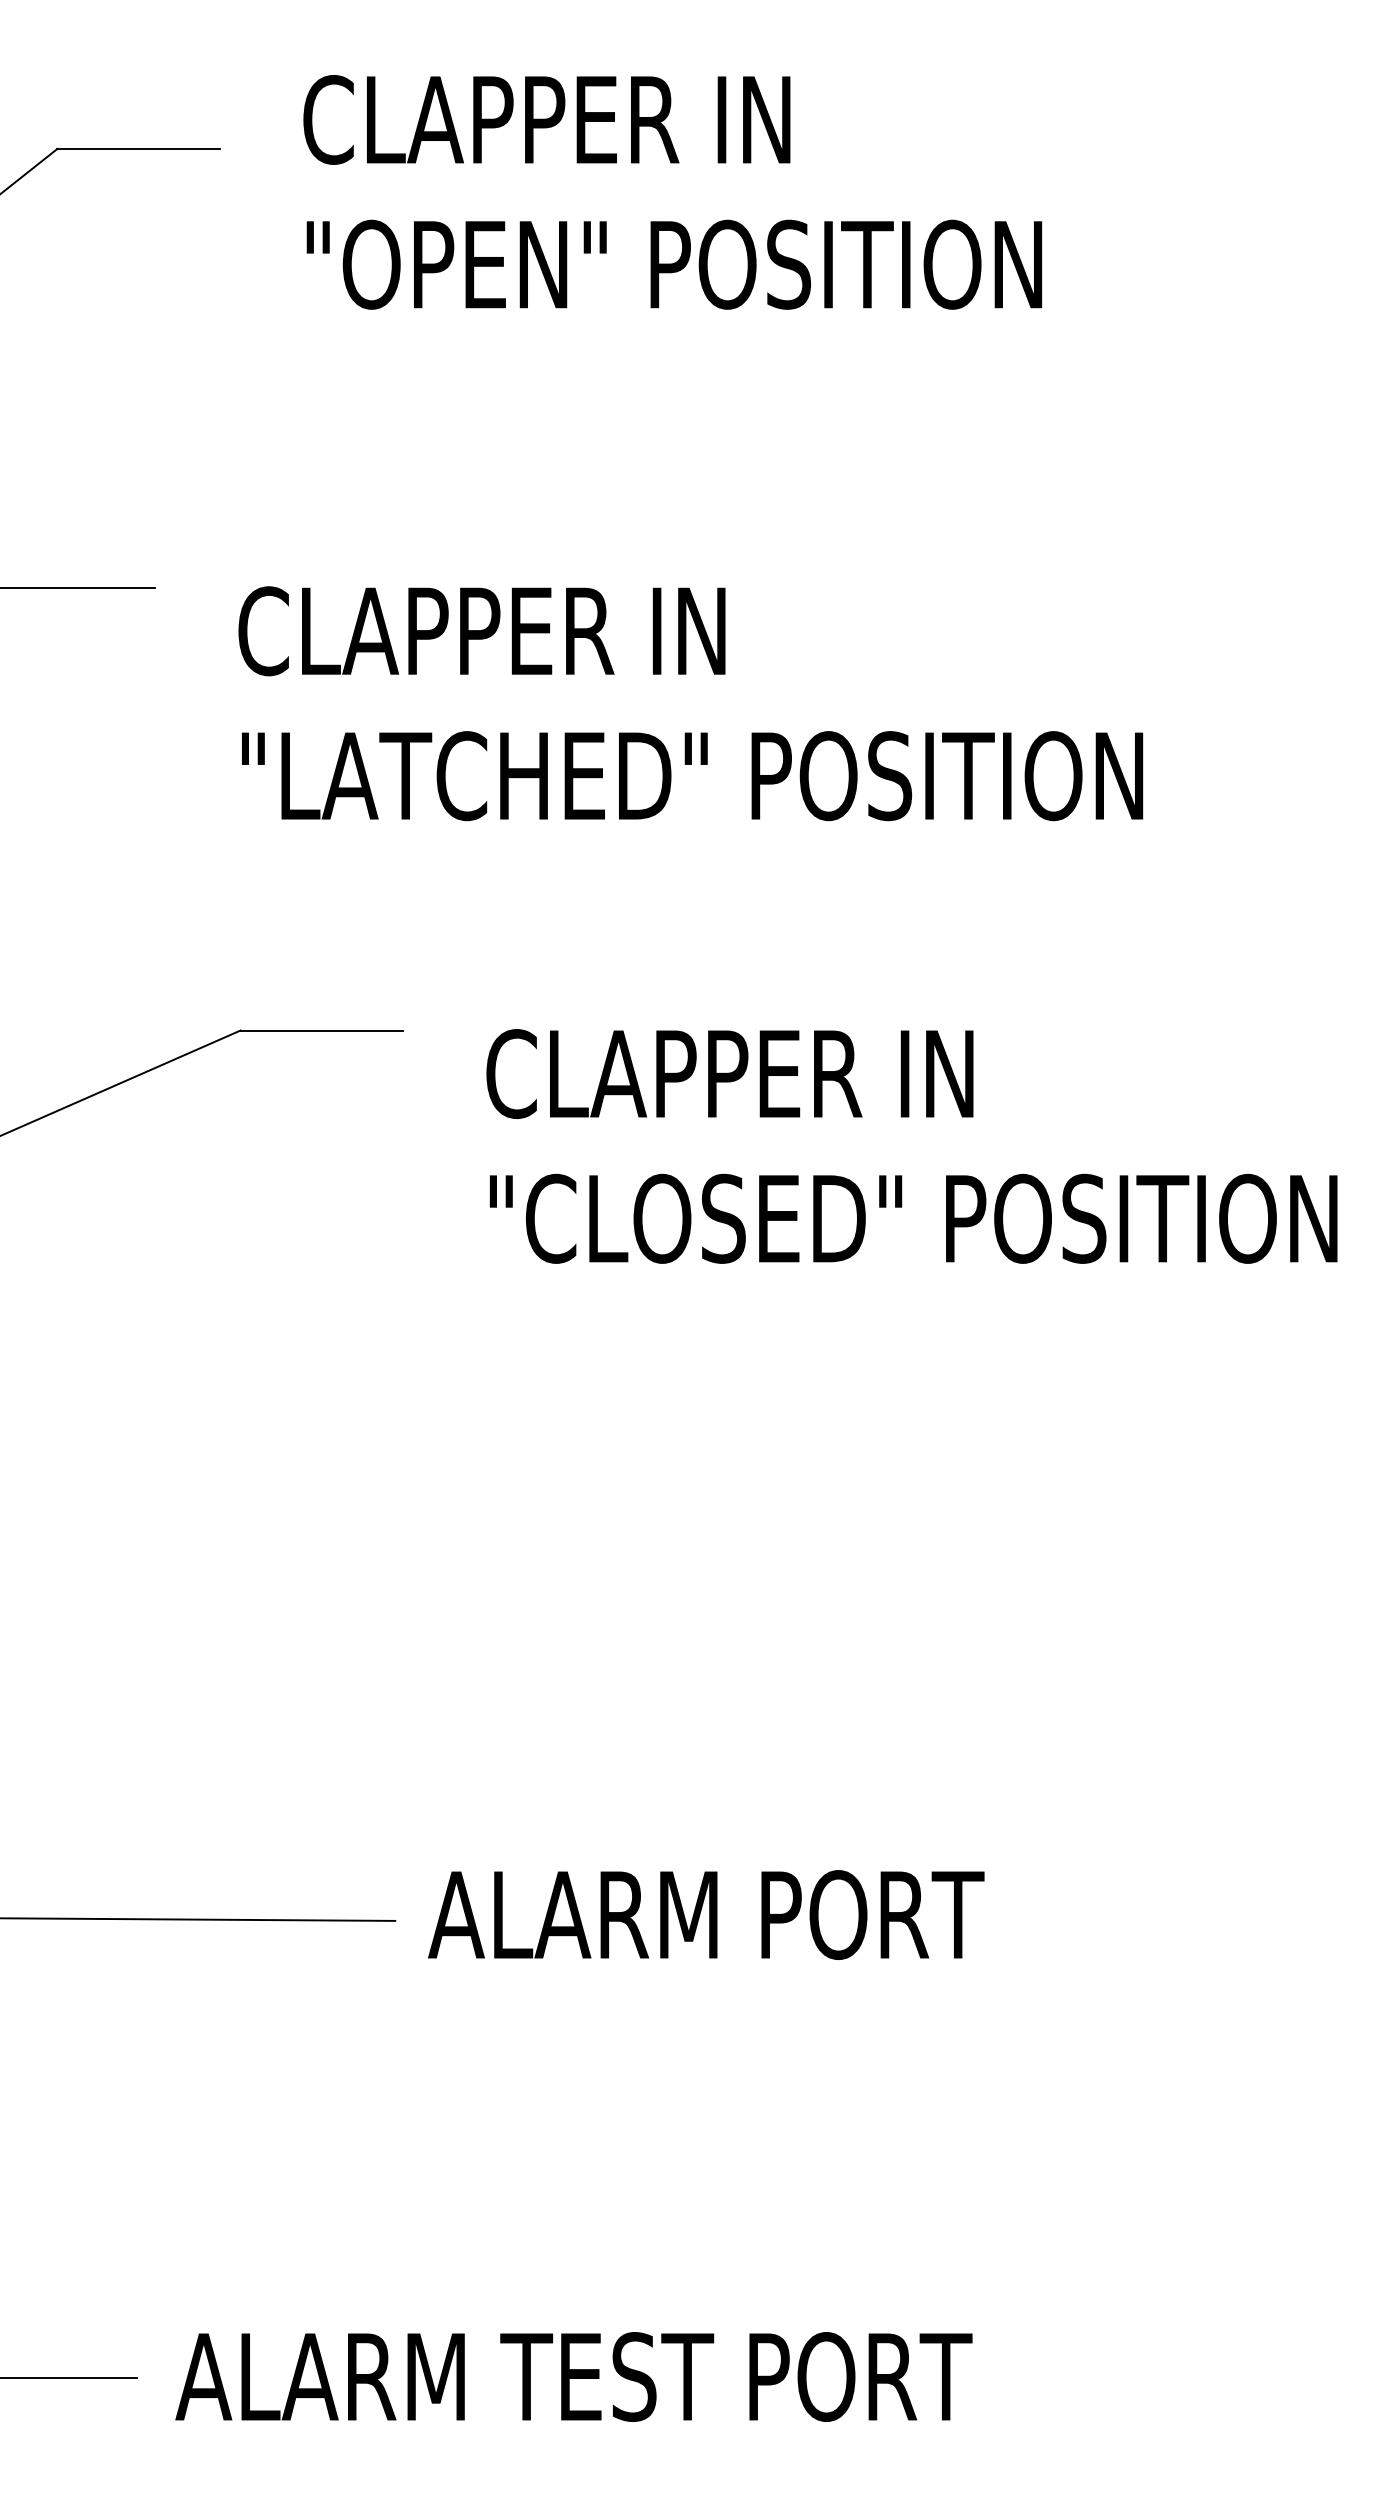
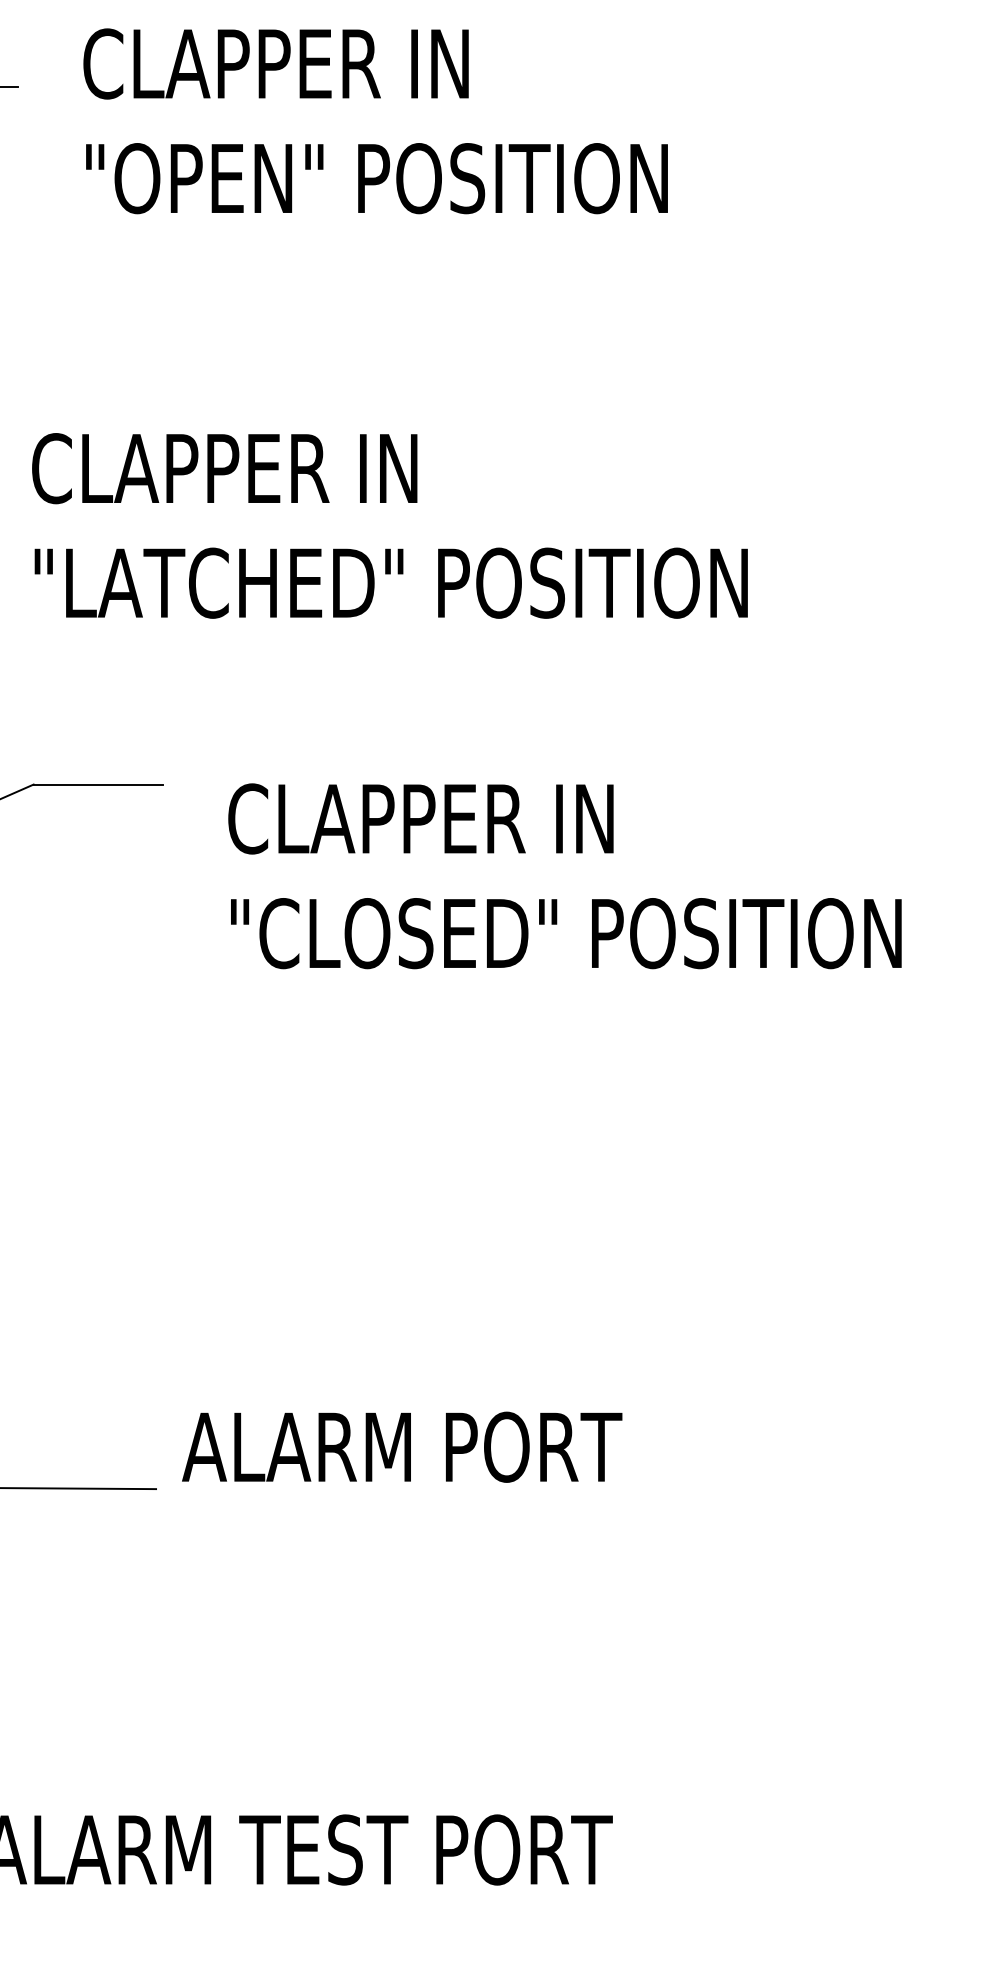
text: (706, 1915) -> (402, 1447), moved

